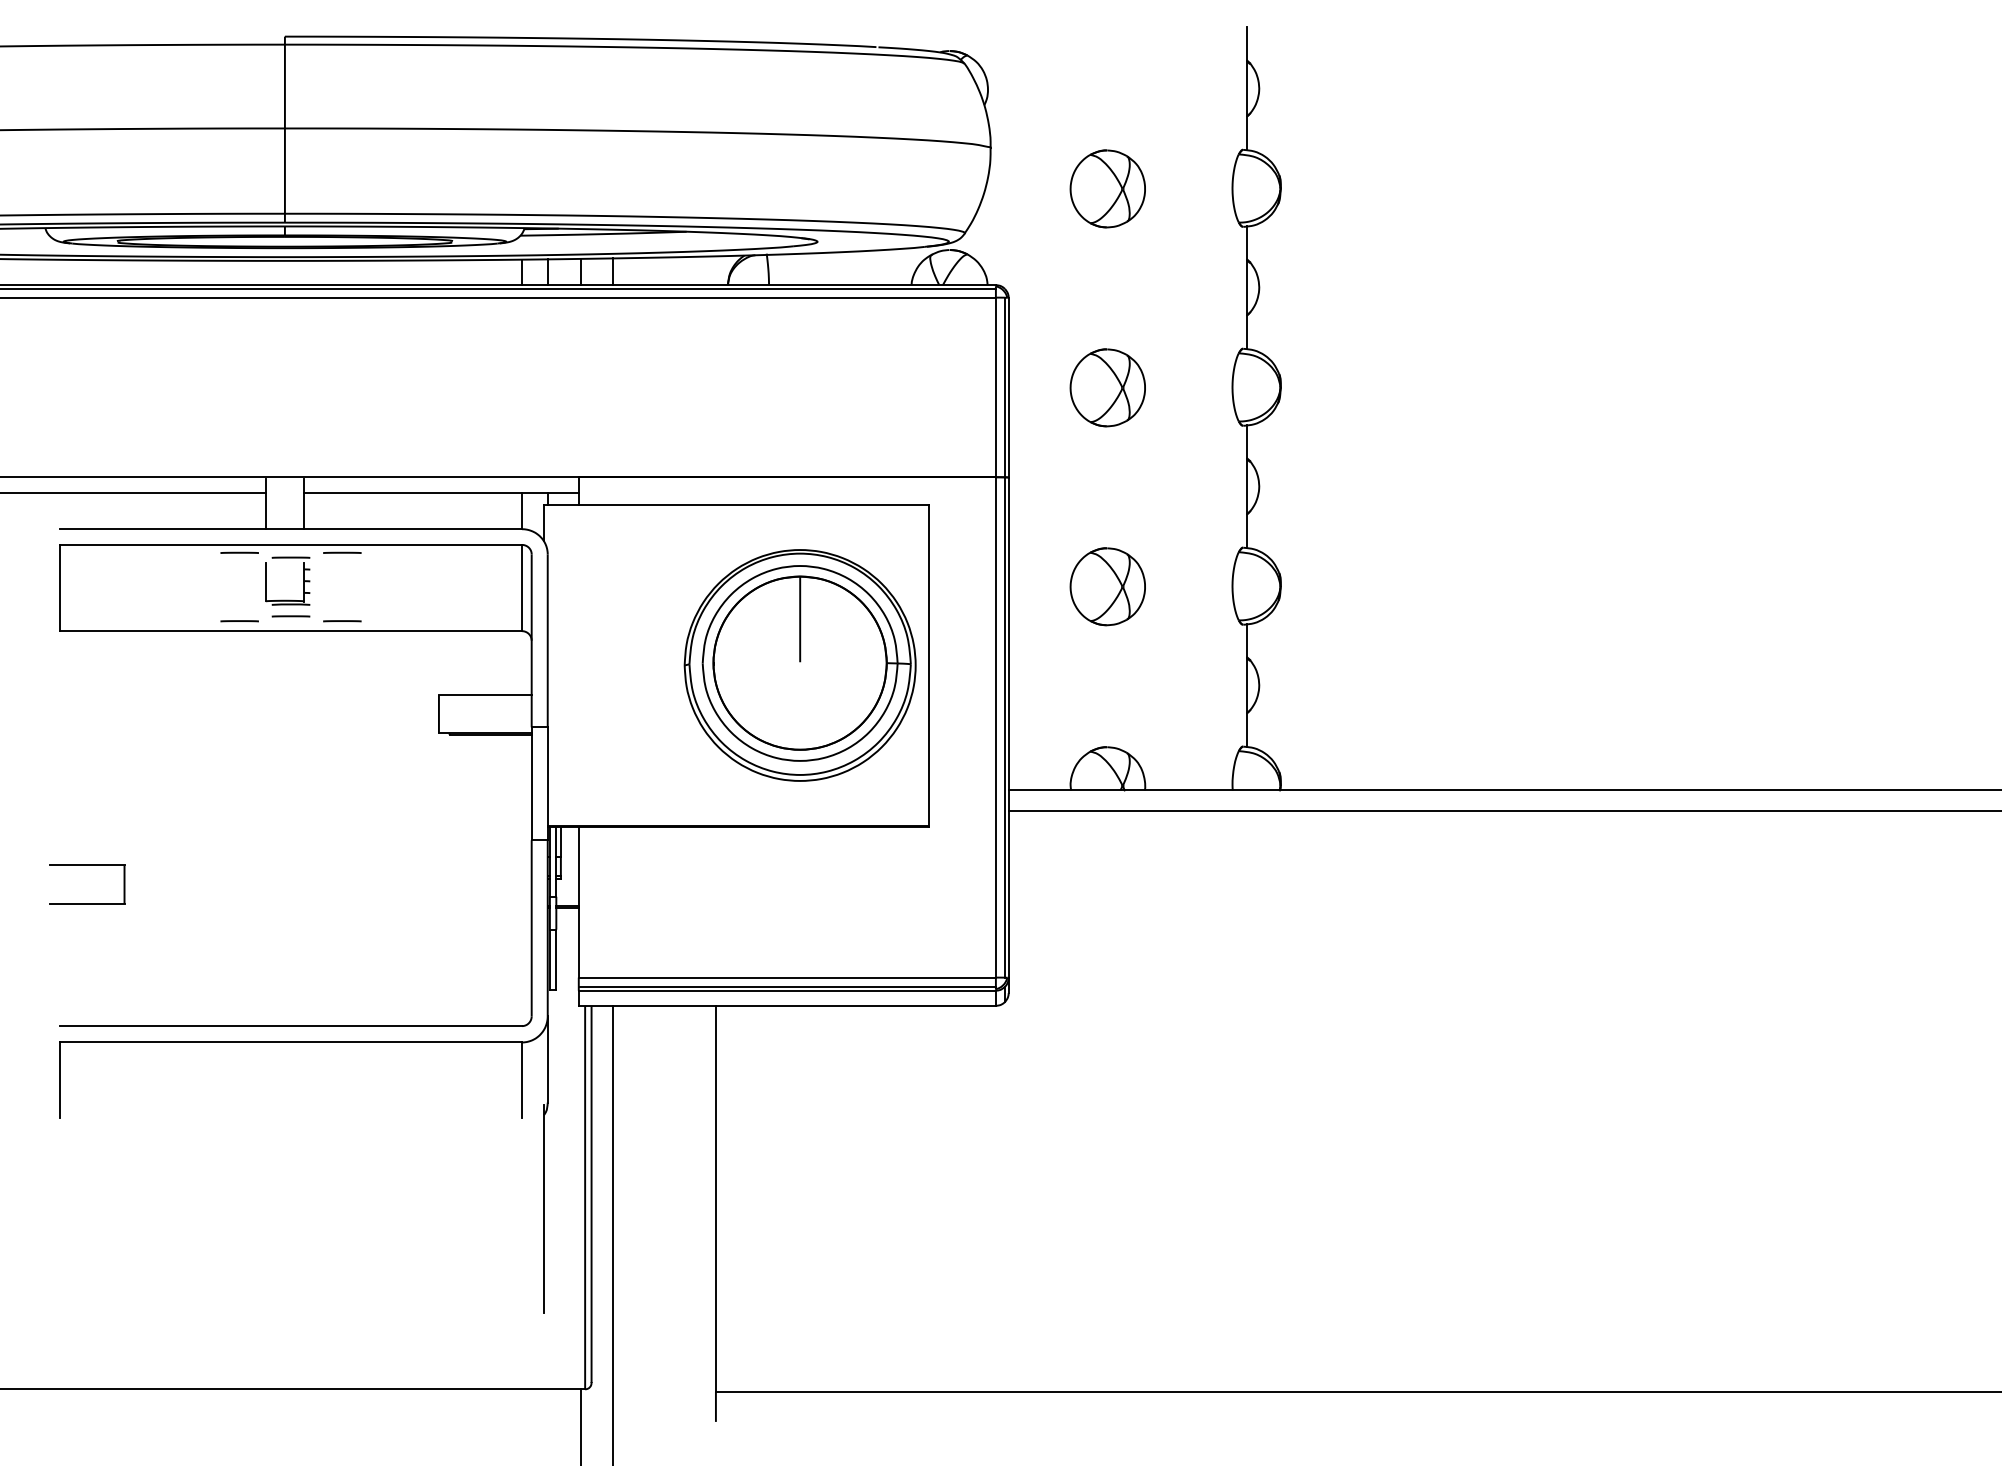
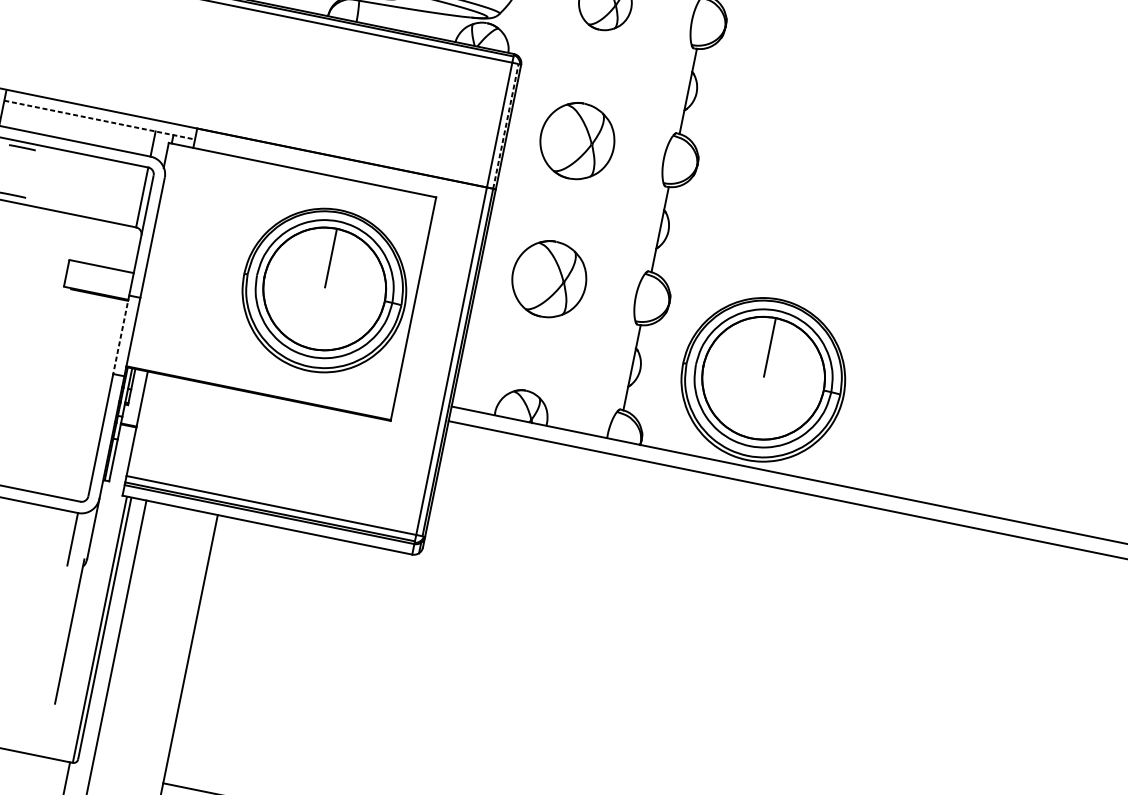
line: (1004, 387) -> (505, 126), solid -> dashed
part: (1107, 387) -> (577, 140), size x1.4
line: (441, 493) -> (99, 120), solid -> dashed
part: (1107, 586) -> (549, 279), size x1.4
part: (1431, 665) -> (762, 379), added
line: (531, 783) -> (121, 334), solid -> dashed

